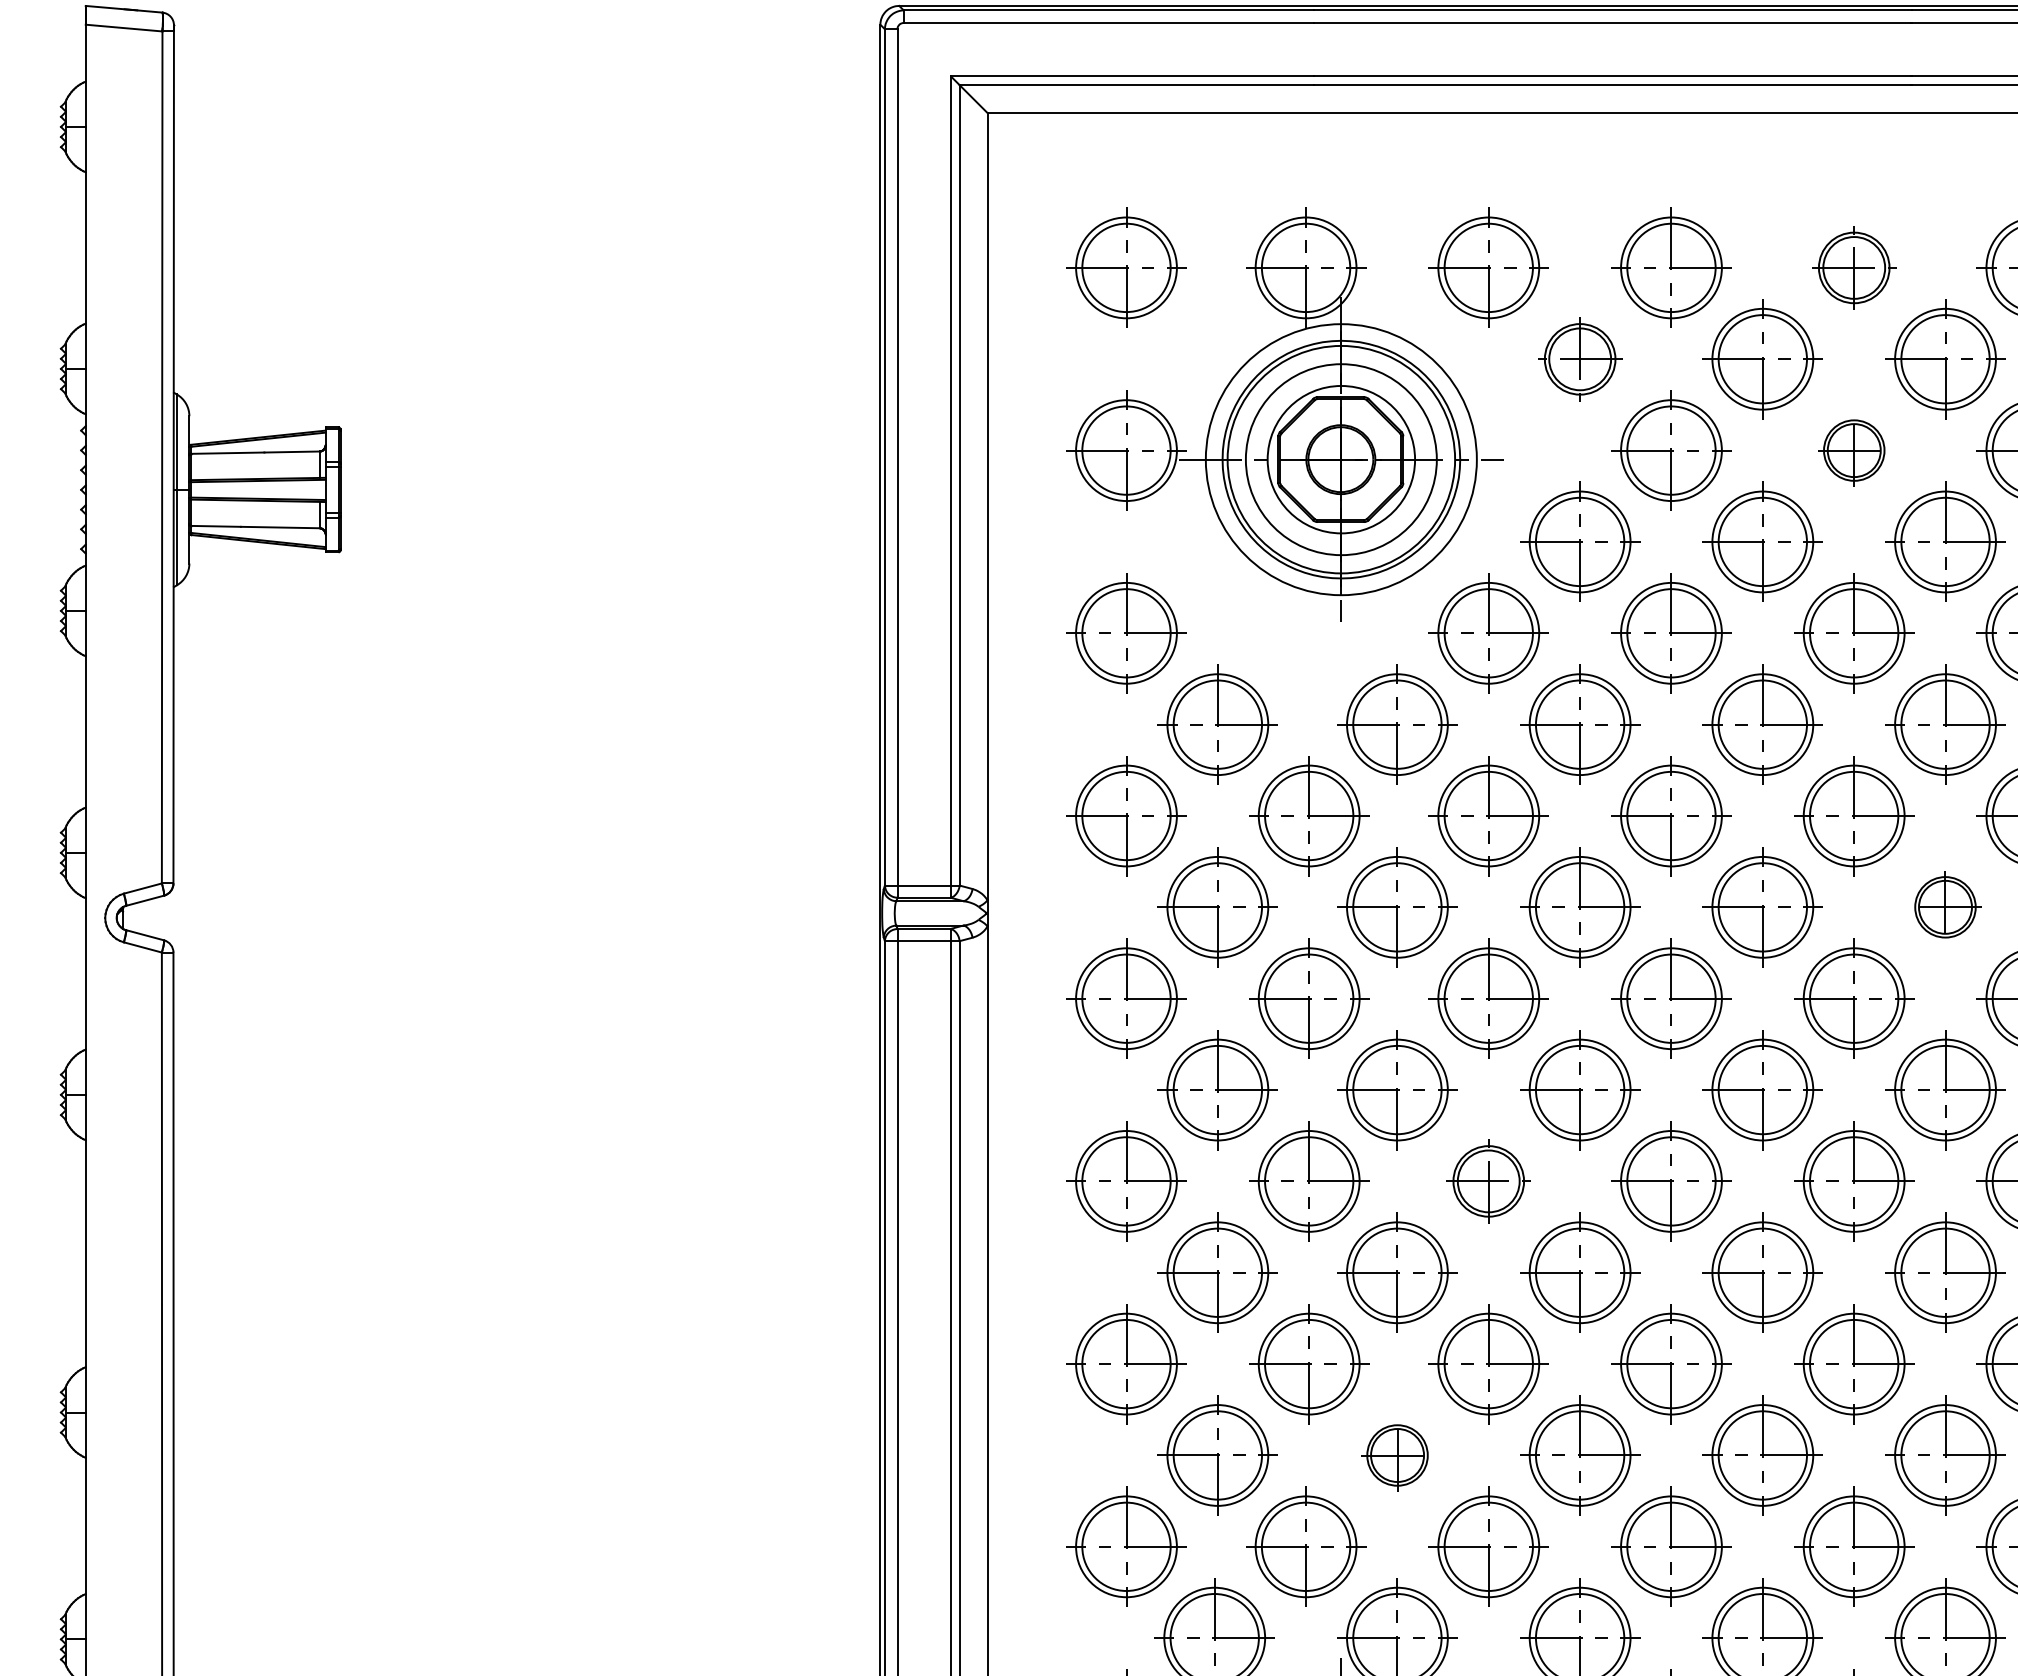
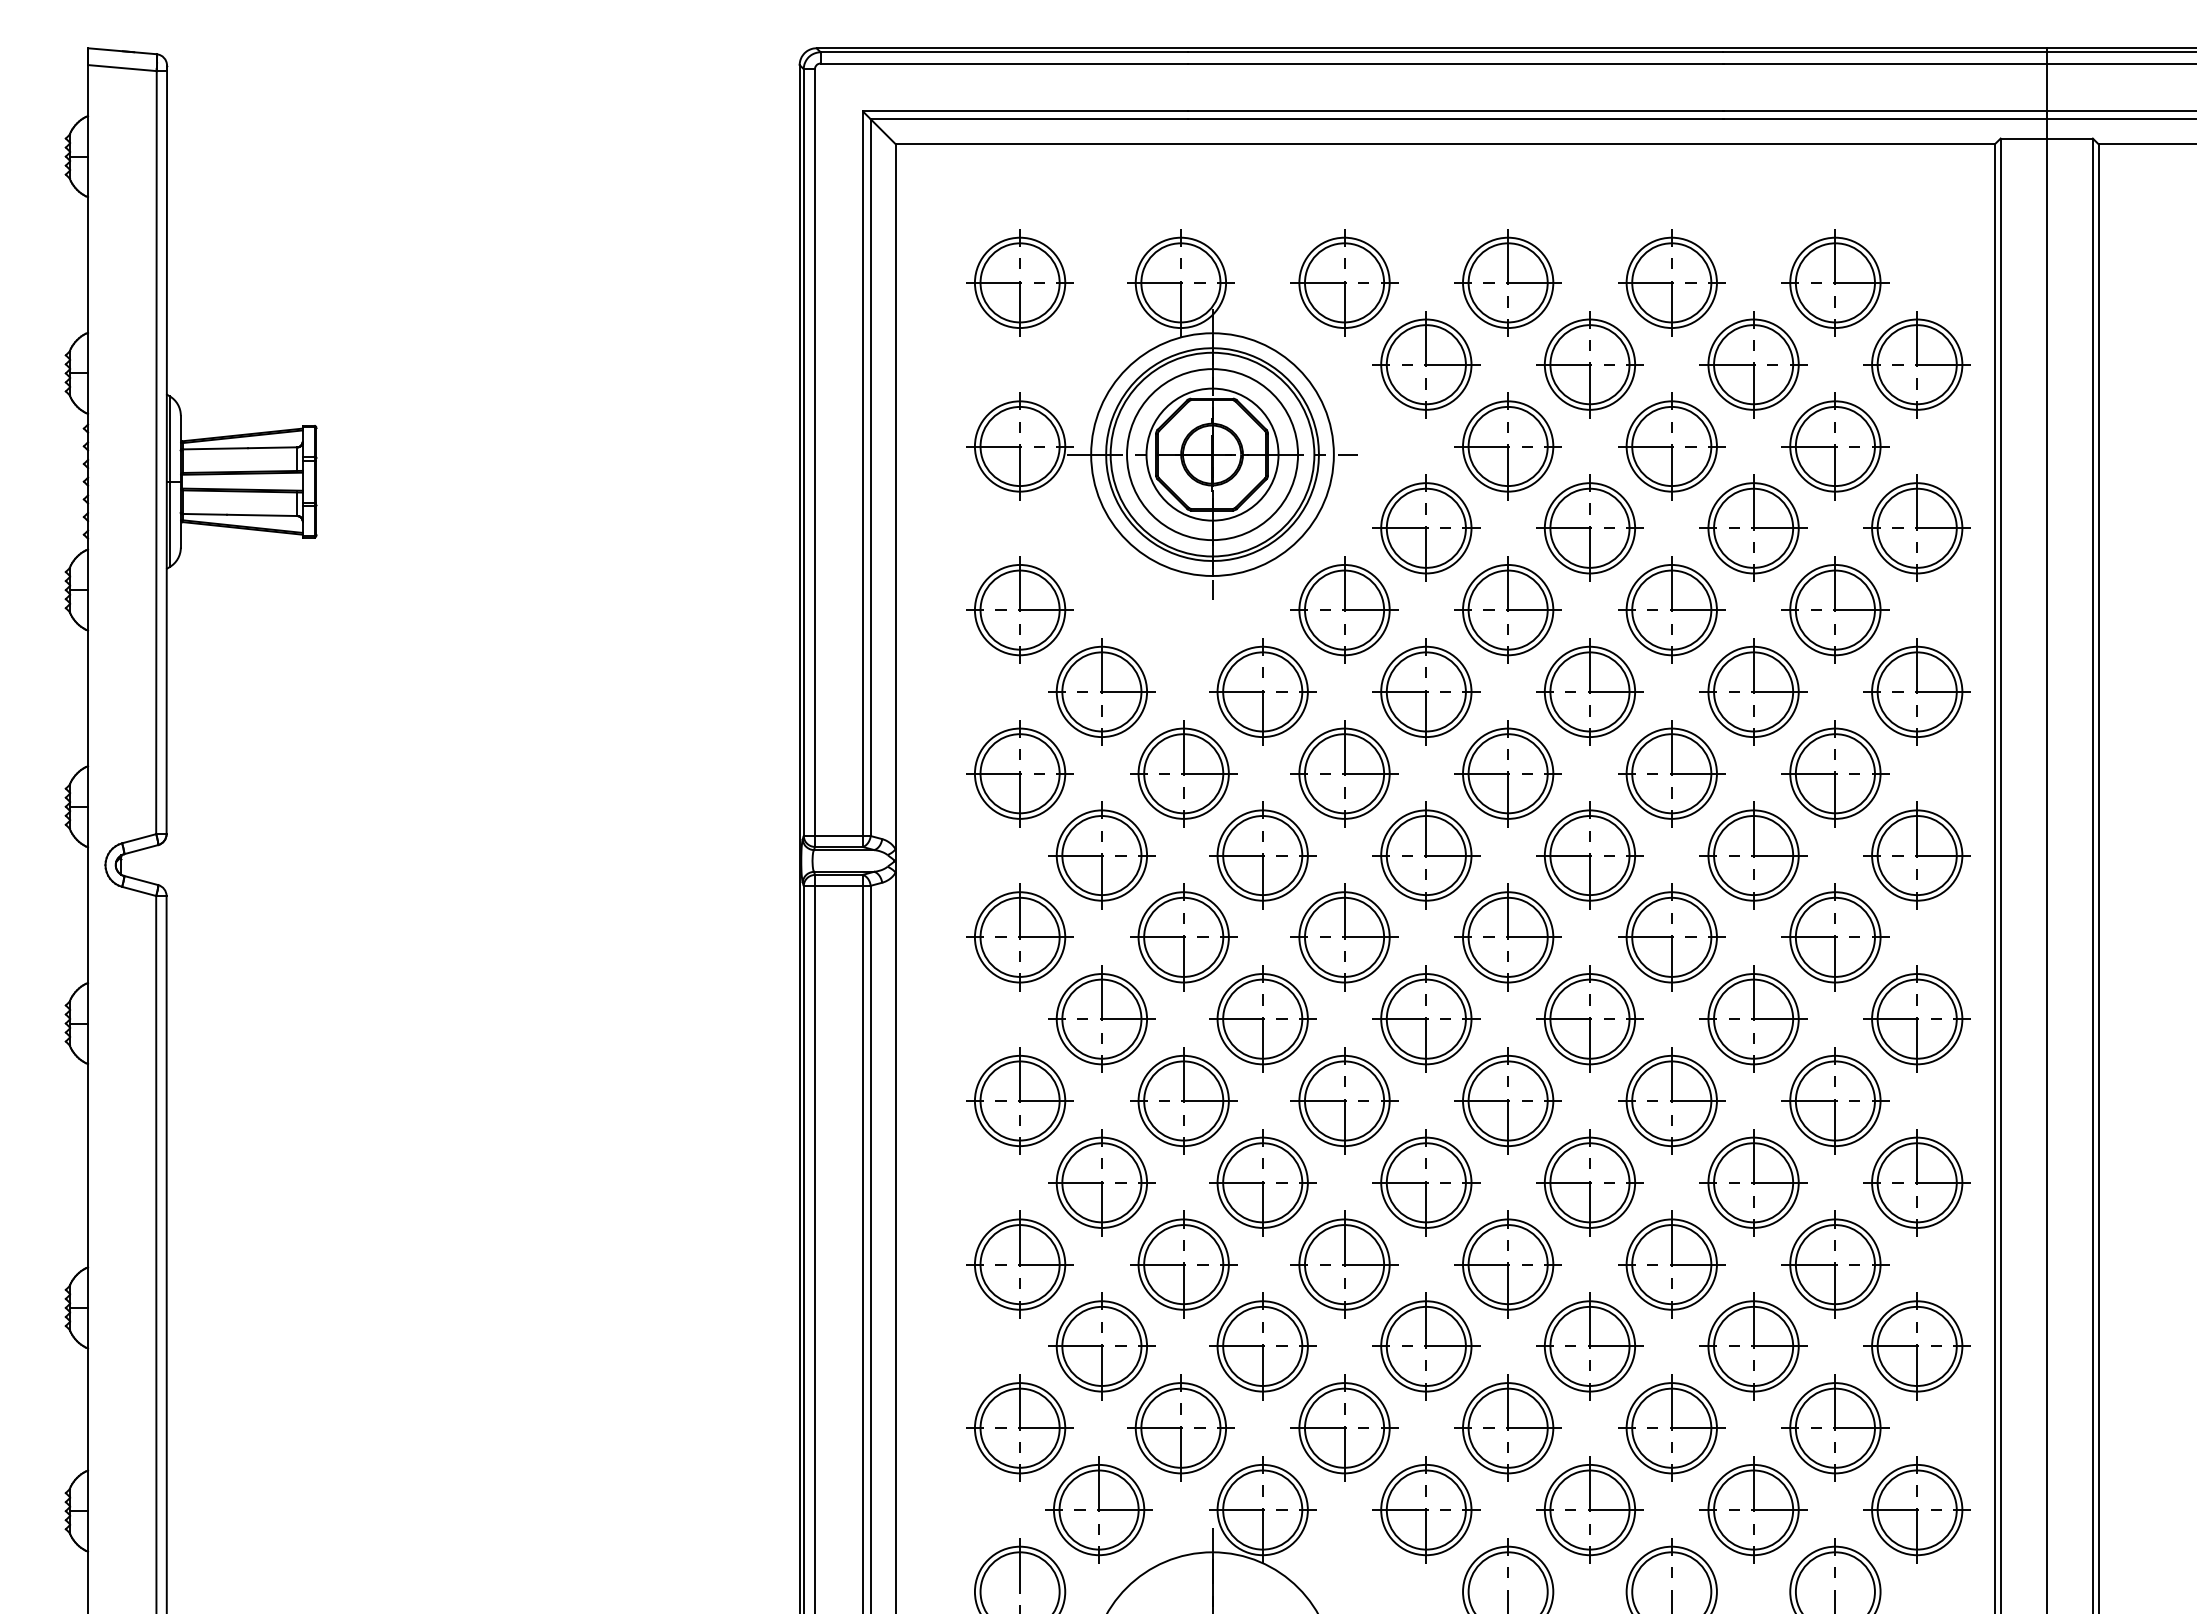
part: (1853, 267) -> (1671, 282), size x1.43
part: (1580, 359) -> (1426, 364), size x1.43
part: (1853, 450) -> (1671, 446), size x1.67
part: (1945, 907) -> (1753, 855), size x1.67
part: (1488, 1180) -> (1344, 1100), size x1.43
part: (1397, 1455) -> (1262, 1346), size x1.67

